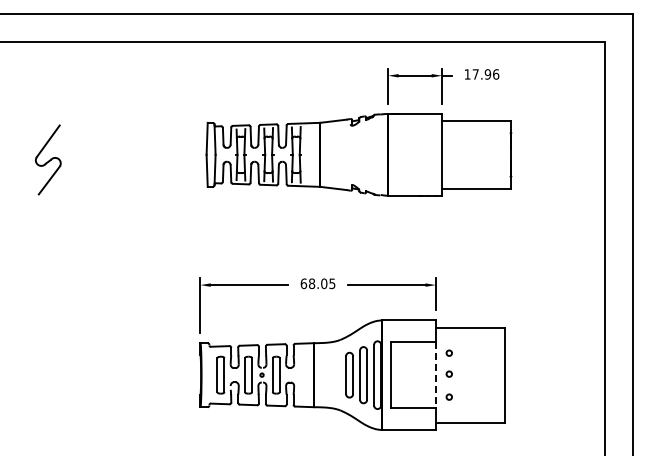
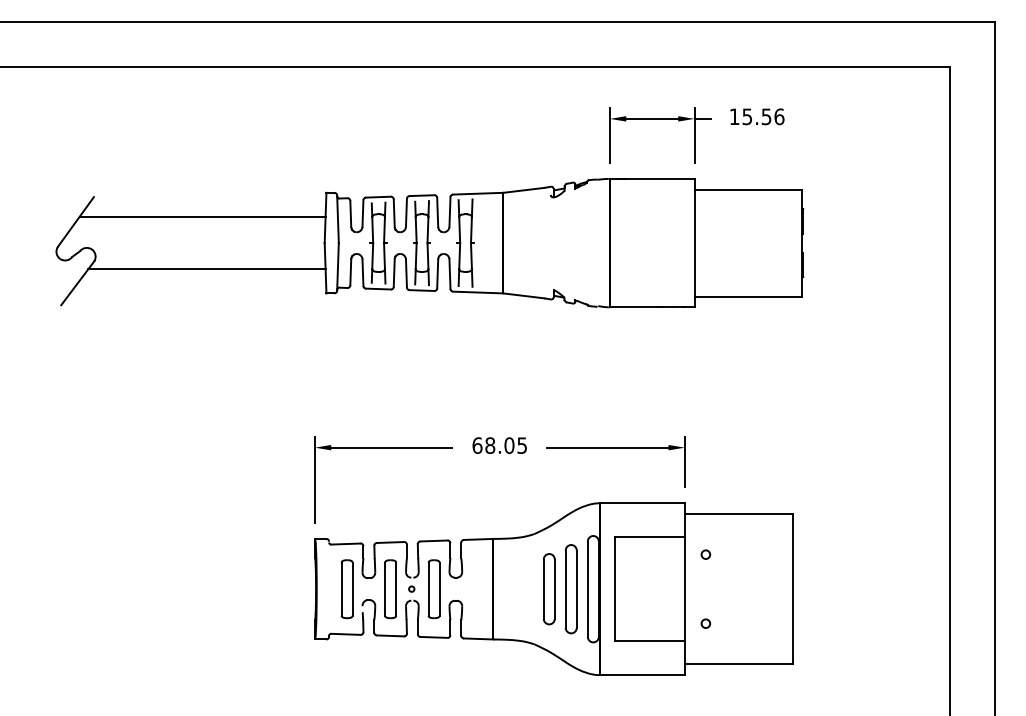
text: (481, 74) -> (756, 116), 17.96 -> 15.56
line: (128, 138) -> (202, 217), added
line: (131, 171) -> (206, 269), added
circle: (448, 373) -> (704, 586), removed
line: (435, 375) -> (684, 589), dashed -> solid

